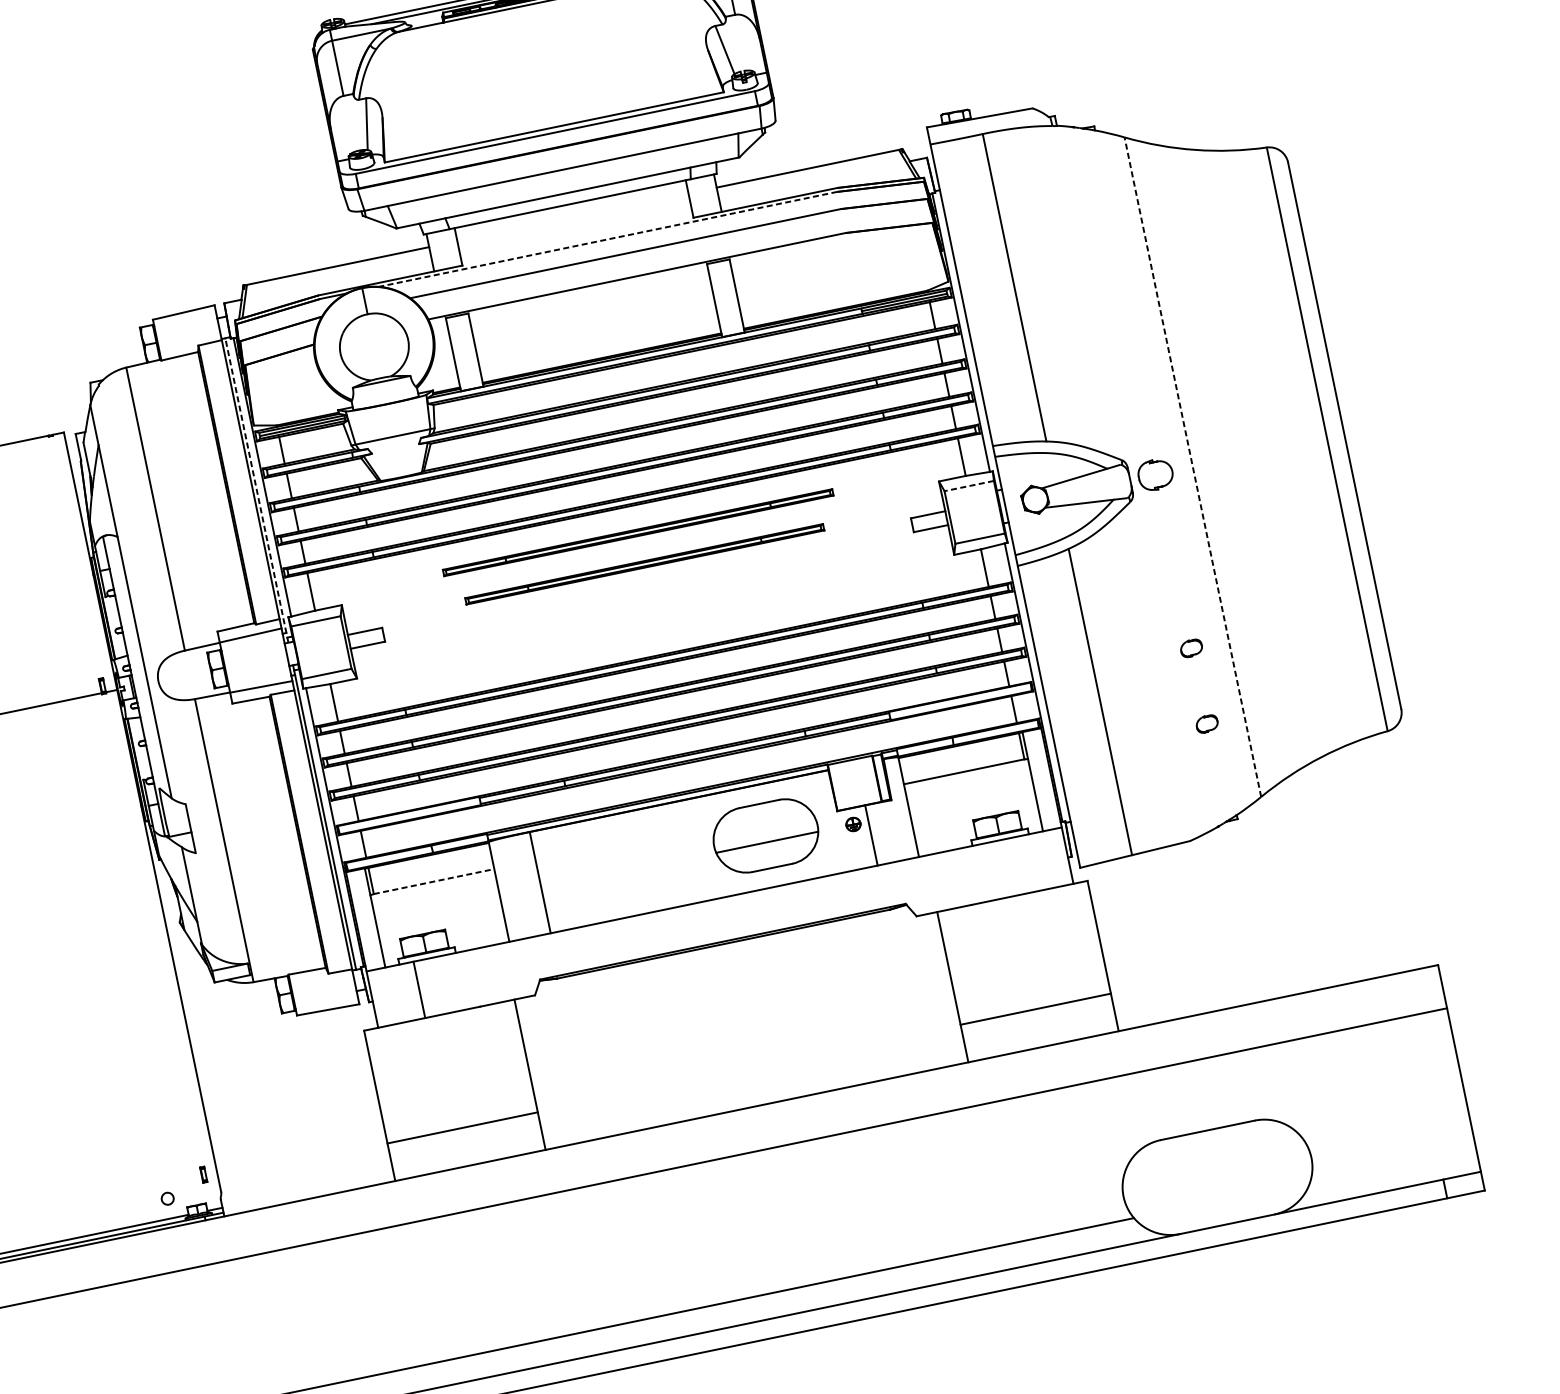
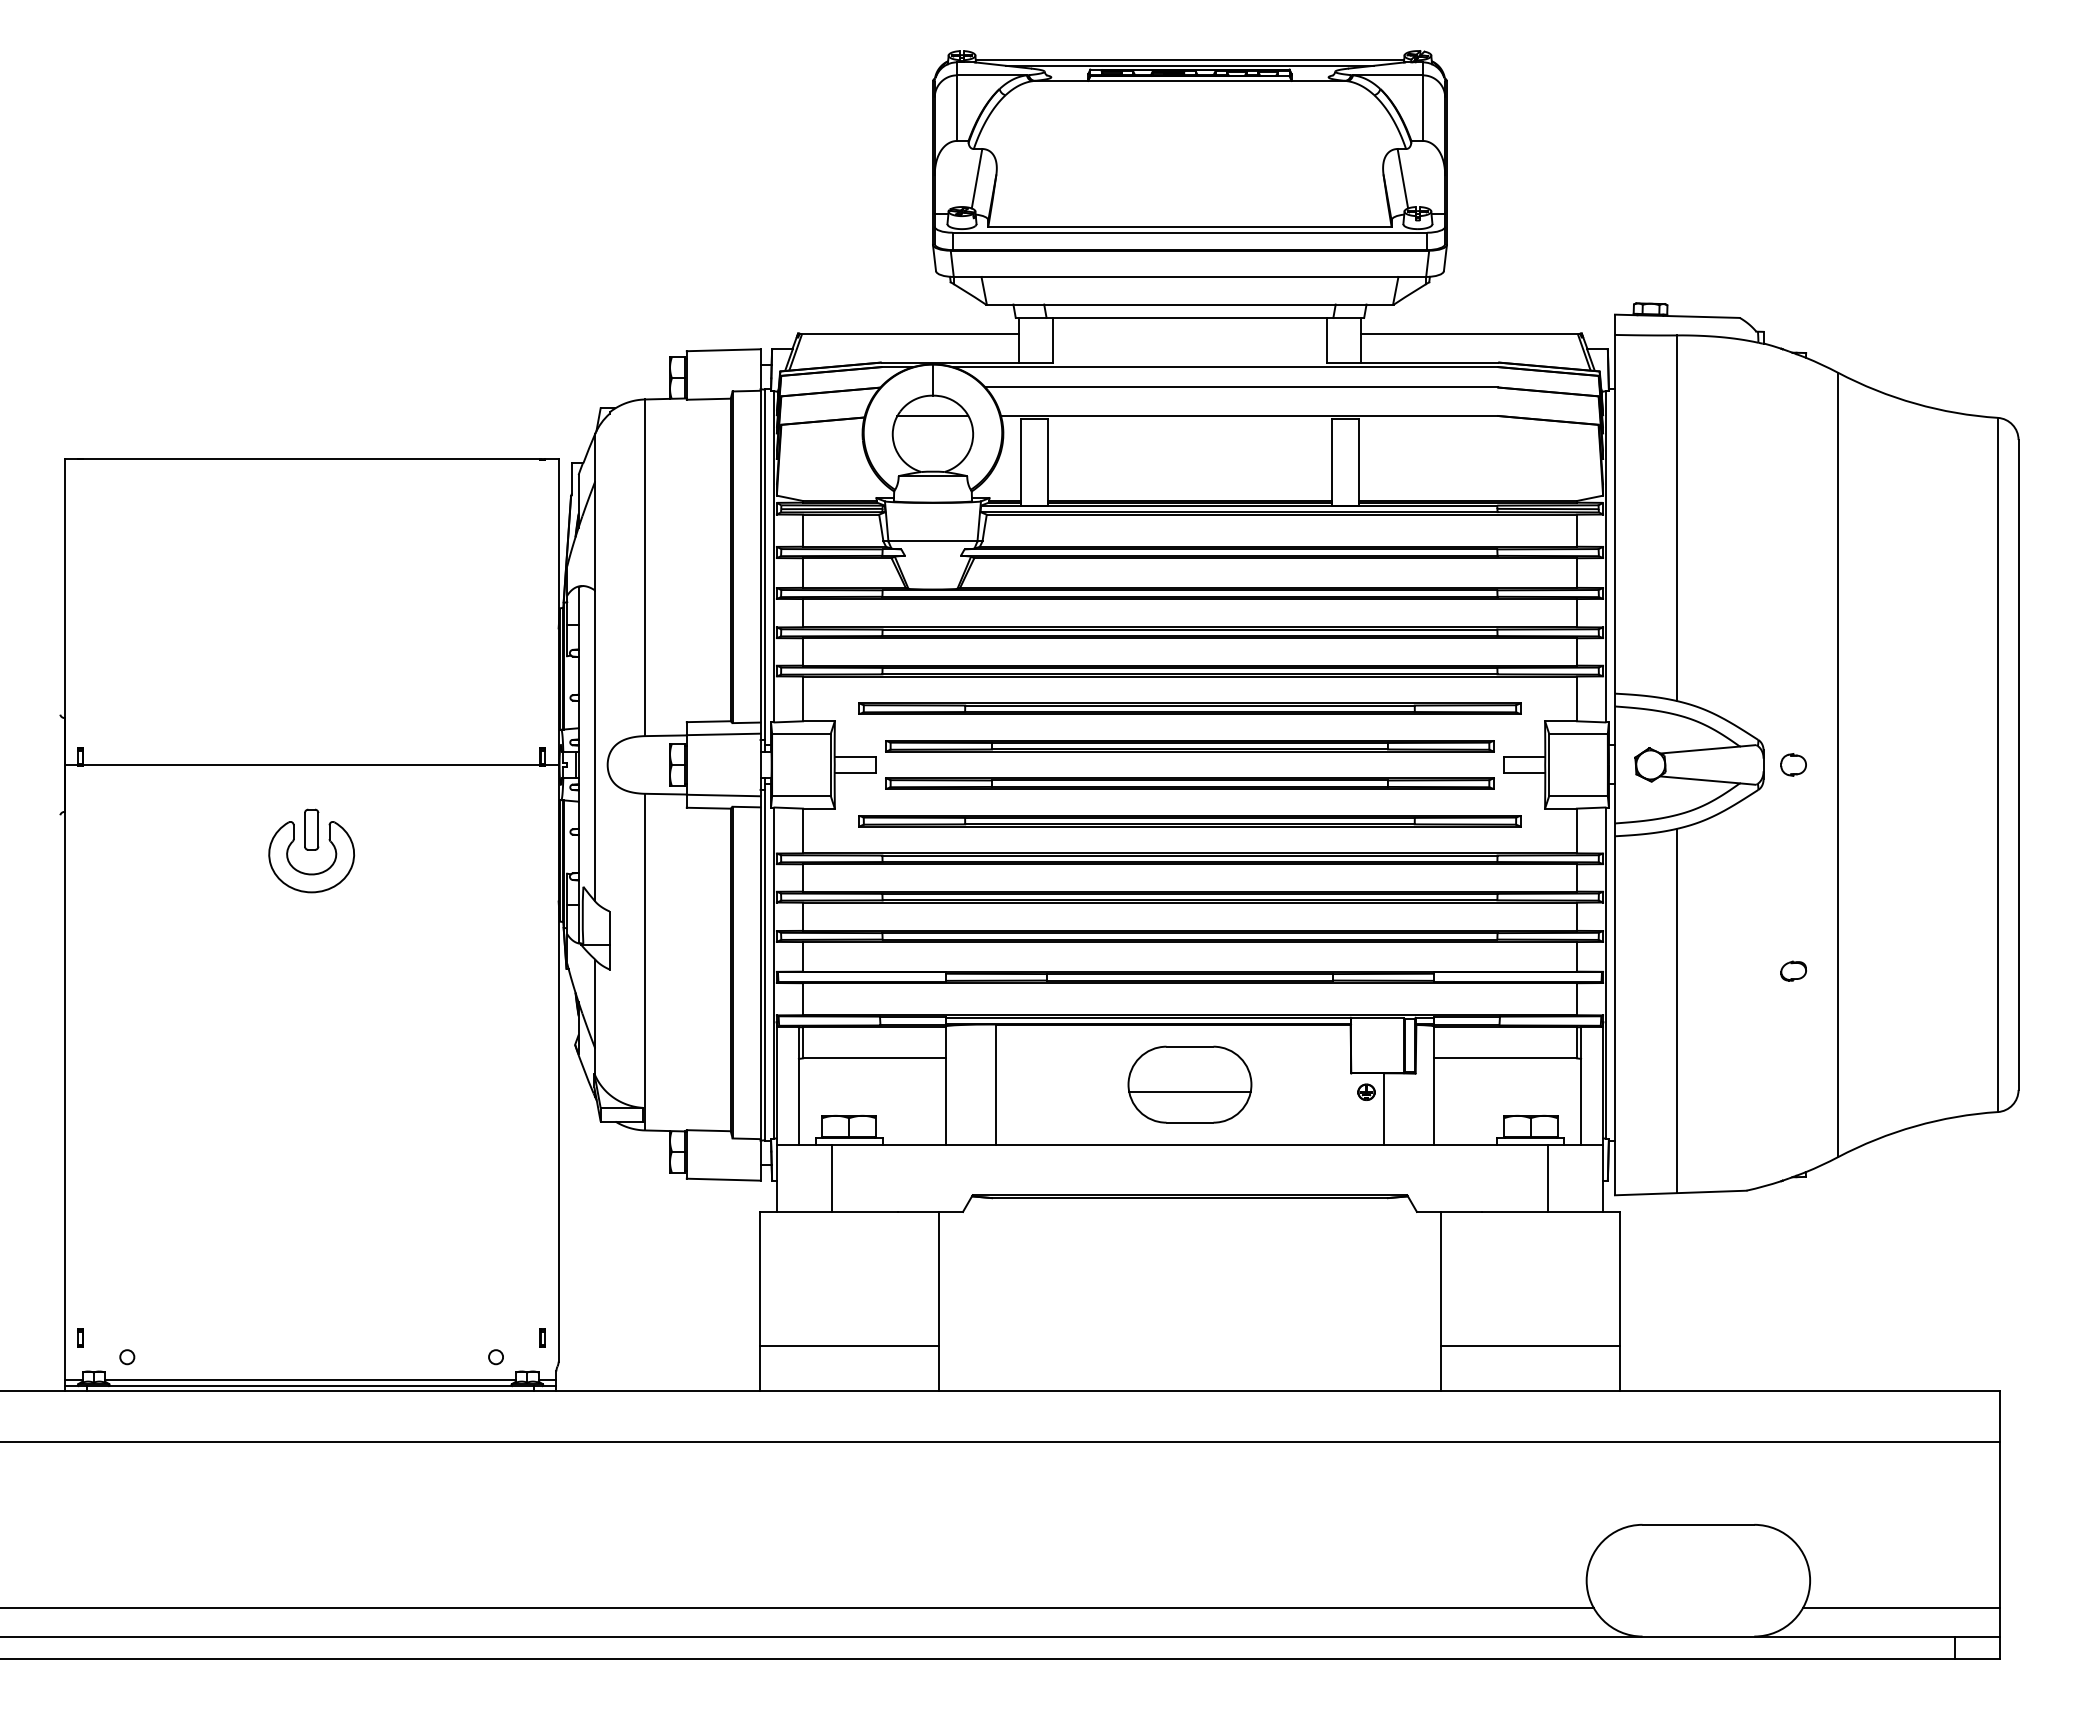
line: (607, 239) -> (1224, 367), dashed -> solid
line: (370, 331) -> (932, 415), added
line: (1193, 466) -> (1838, 764), dashed -> solid
part: (1155, 474) -> (1793, 764), size x0.62
line: (968, 486) -> (1577, 733), dashed -> solid
line: (257, 489) -> (765, 569), dashed -> solid
part: (637, 532) -> (1189, 708), size x1.43
part: (644, 564) -> (1189, 746), size x1.43
part: (650, 595) -> (1189, 783), added
part: (657, 627) -> (1189, 821), added
part: (1206, 723) -> (1793, 1060), removed
part: (765, 835) -> (1189, 1084), moved
line: (1020, 864) -> (1547, 1177), added
line: (433, 881) -> (874, 1058), dashed -> solid
line: (1392, 1164) -> (1901, 1607), added

